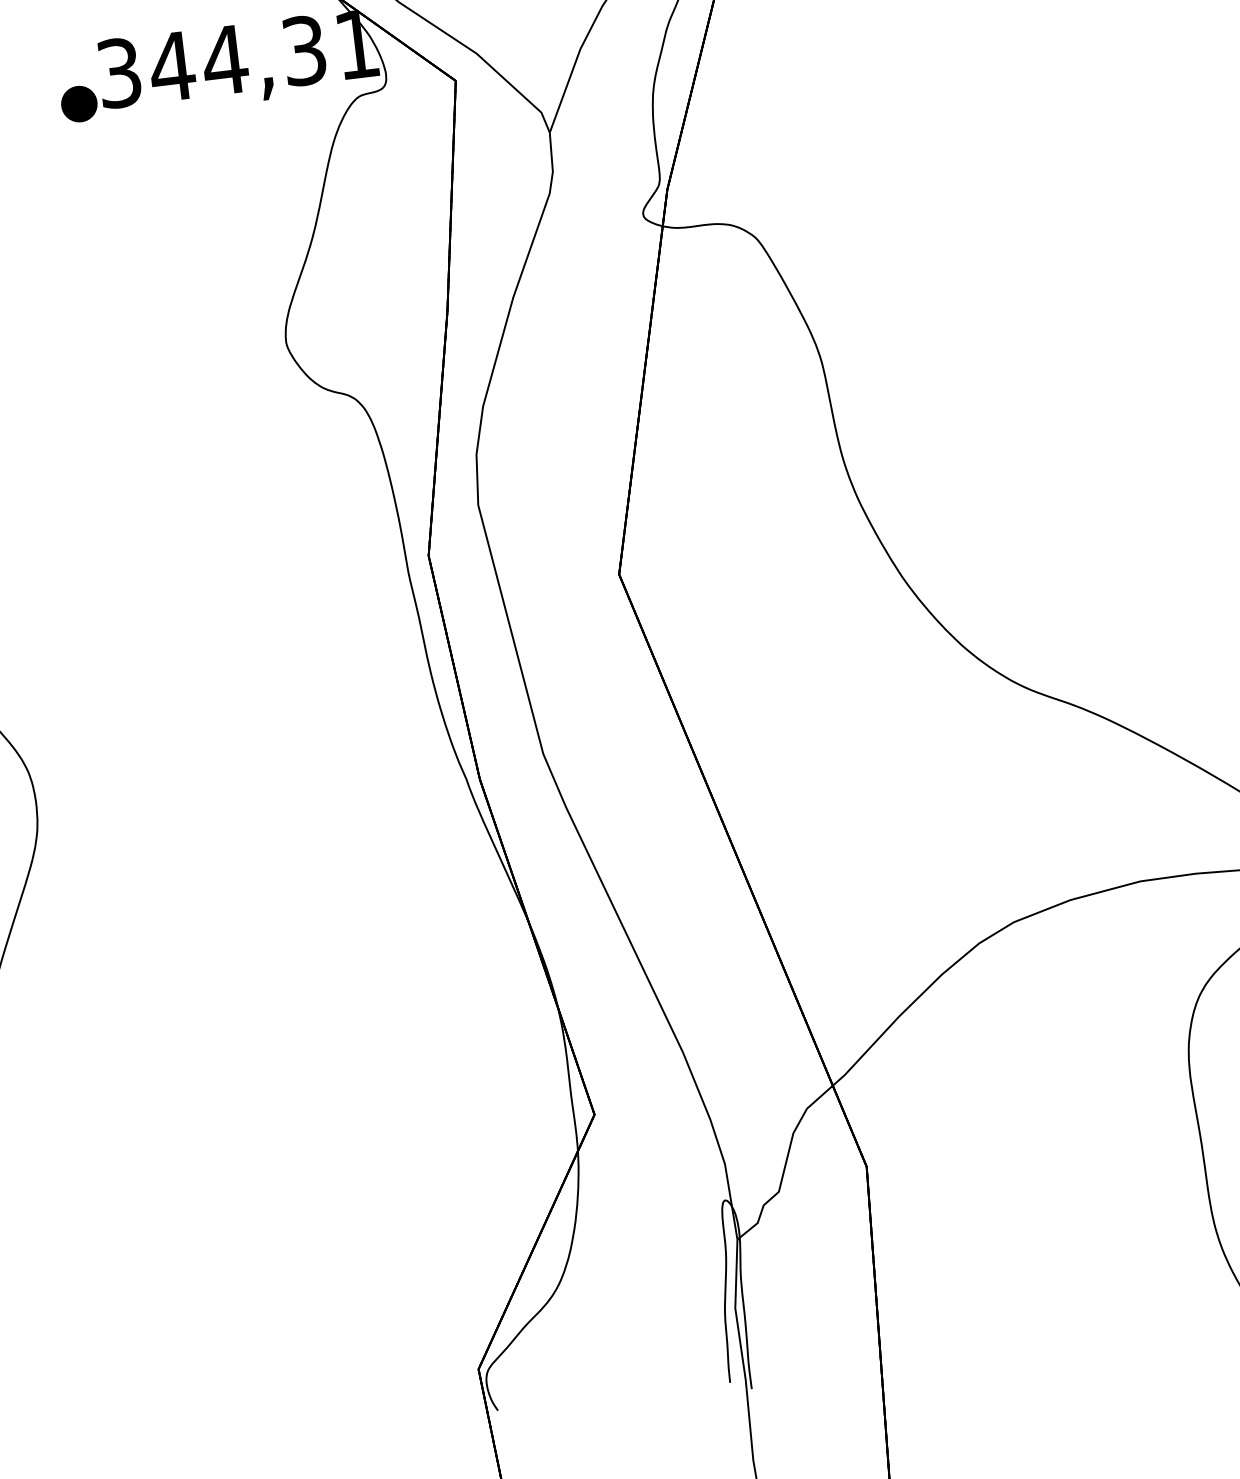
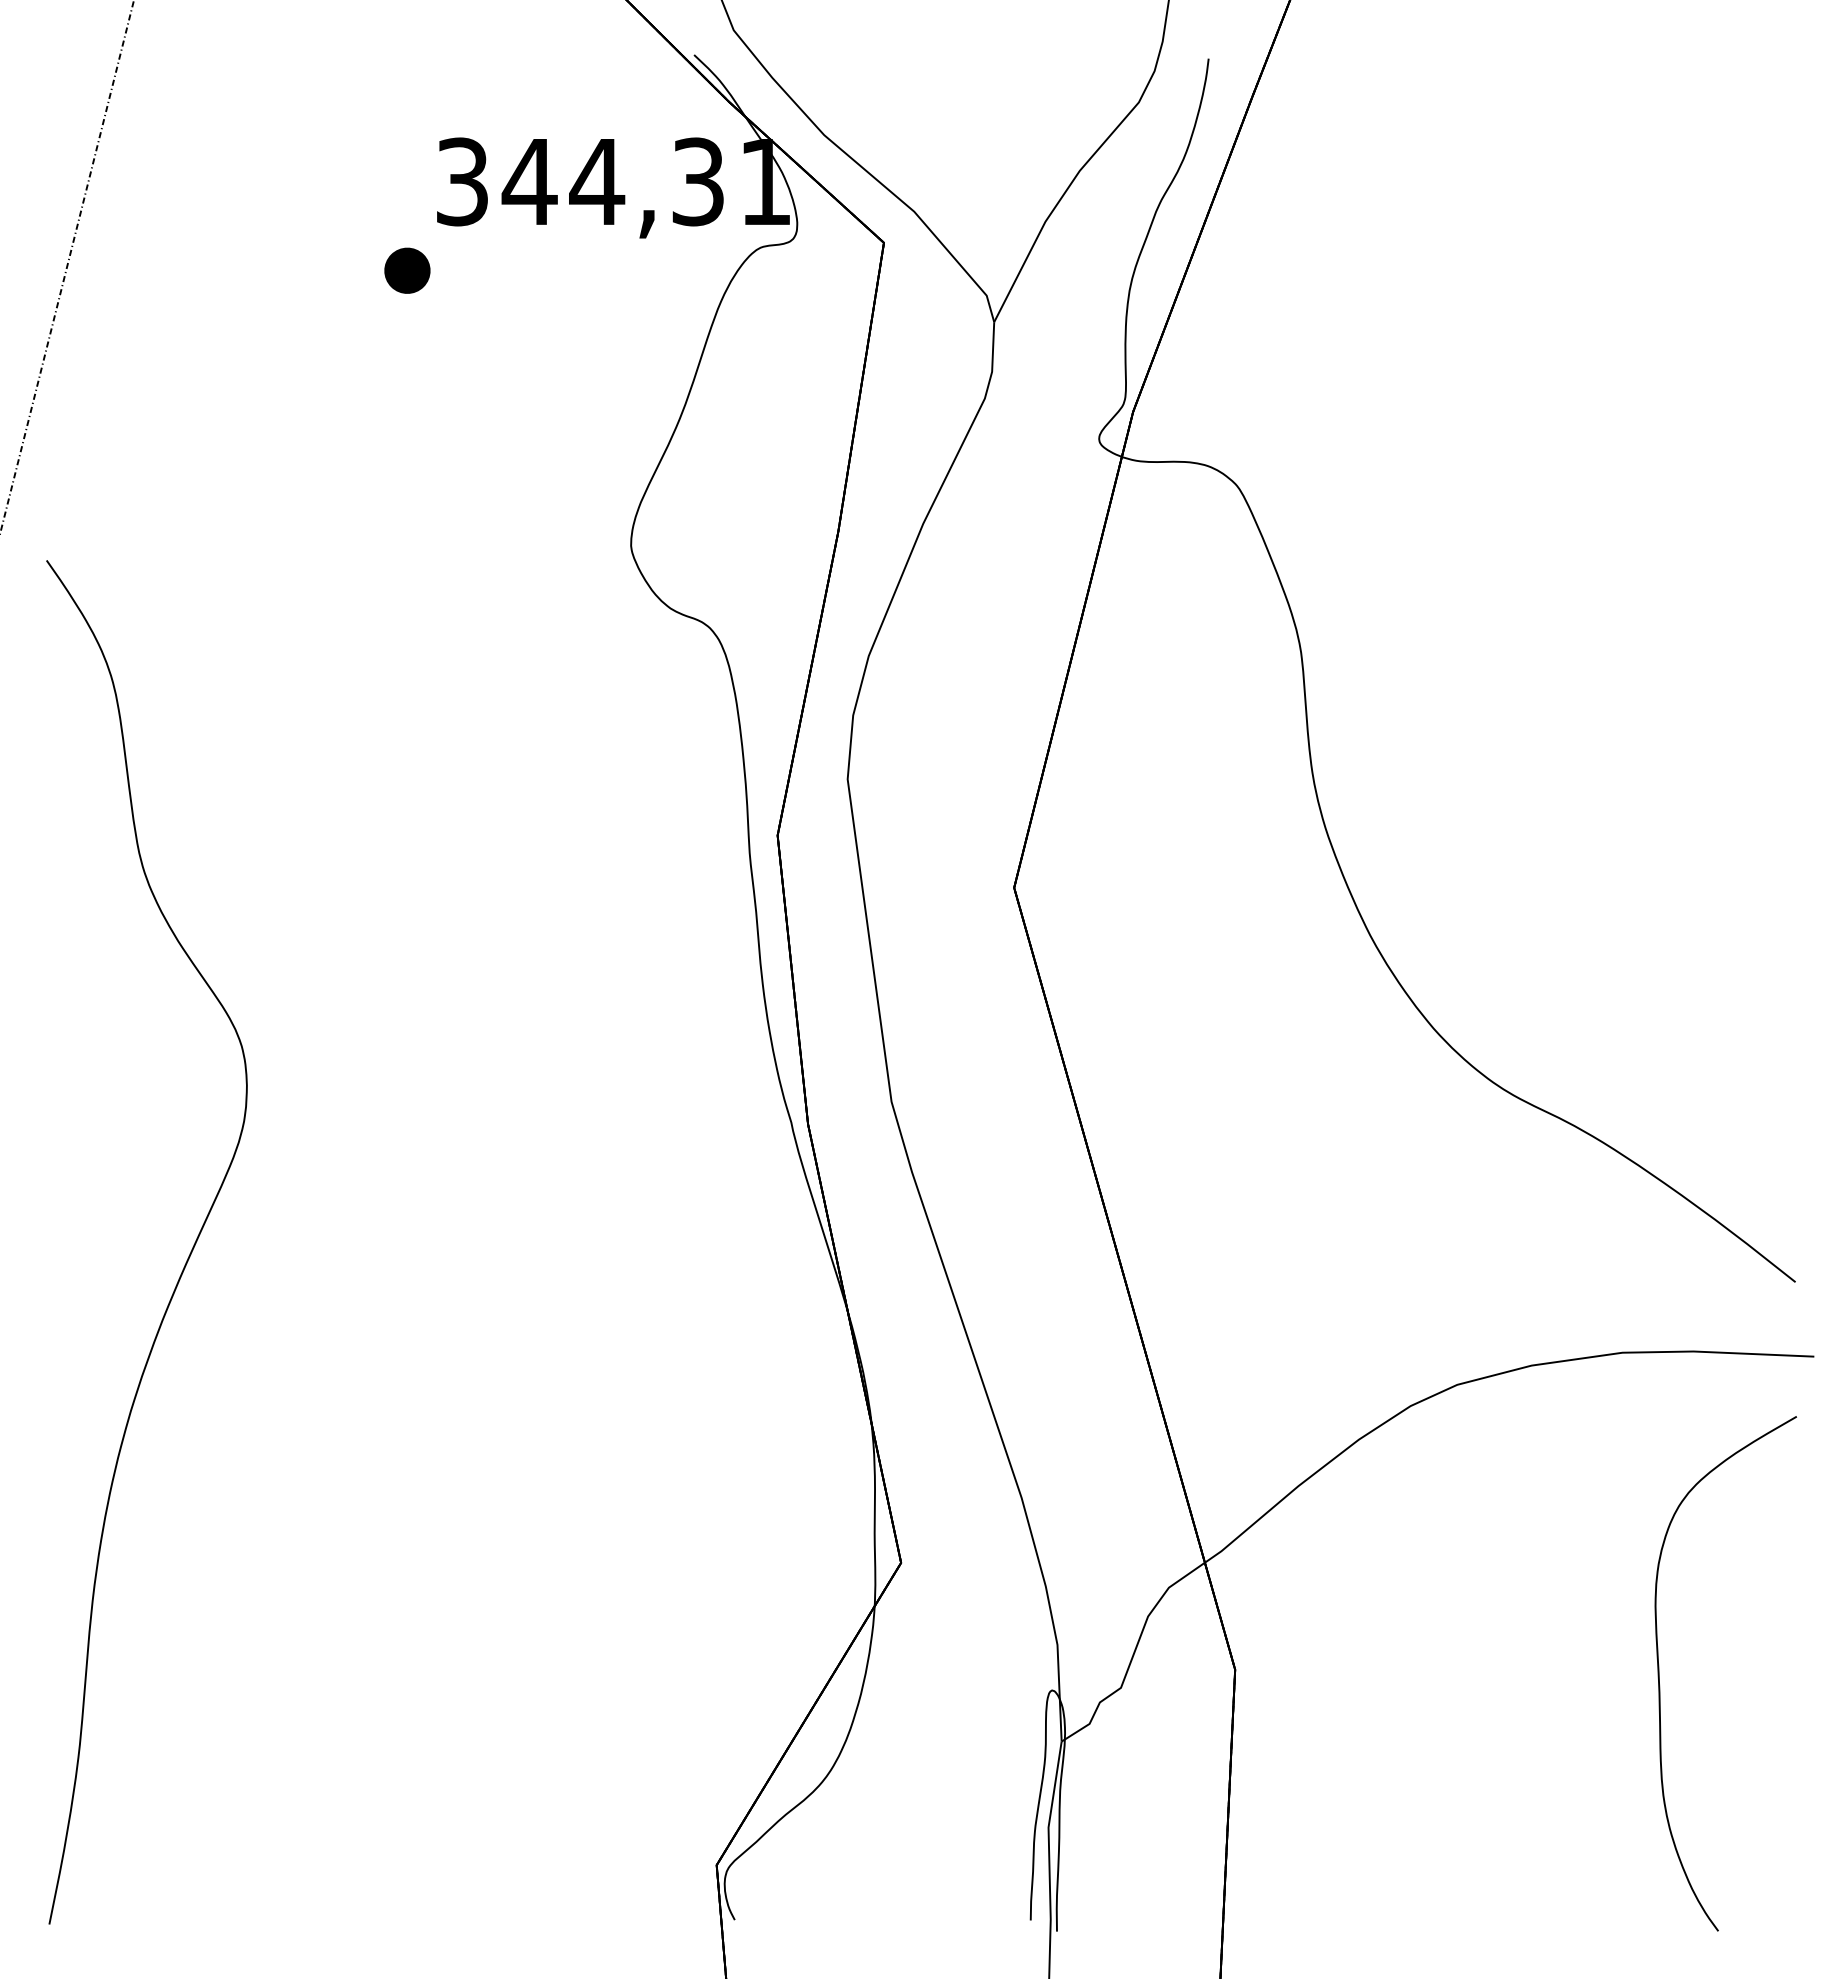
part: (79, 103) -> (407, 270), moved

